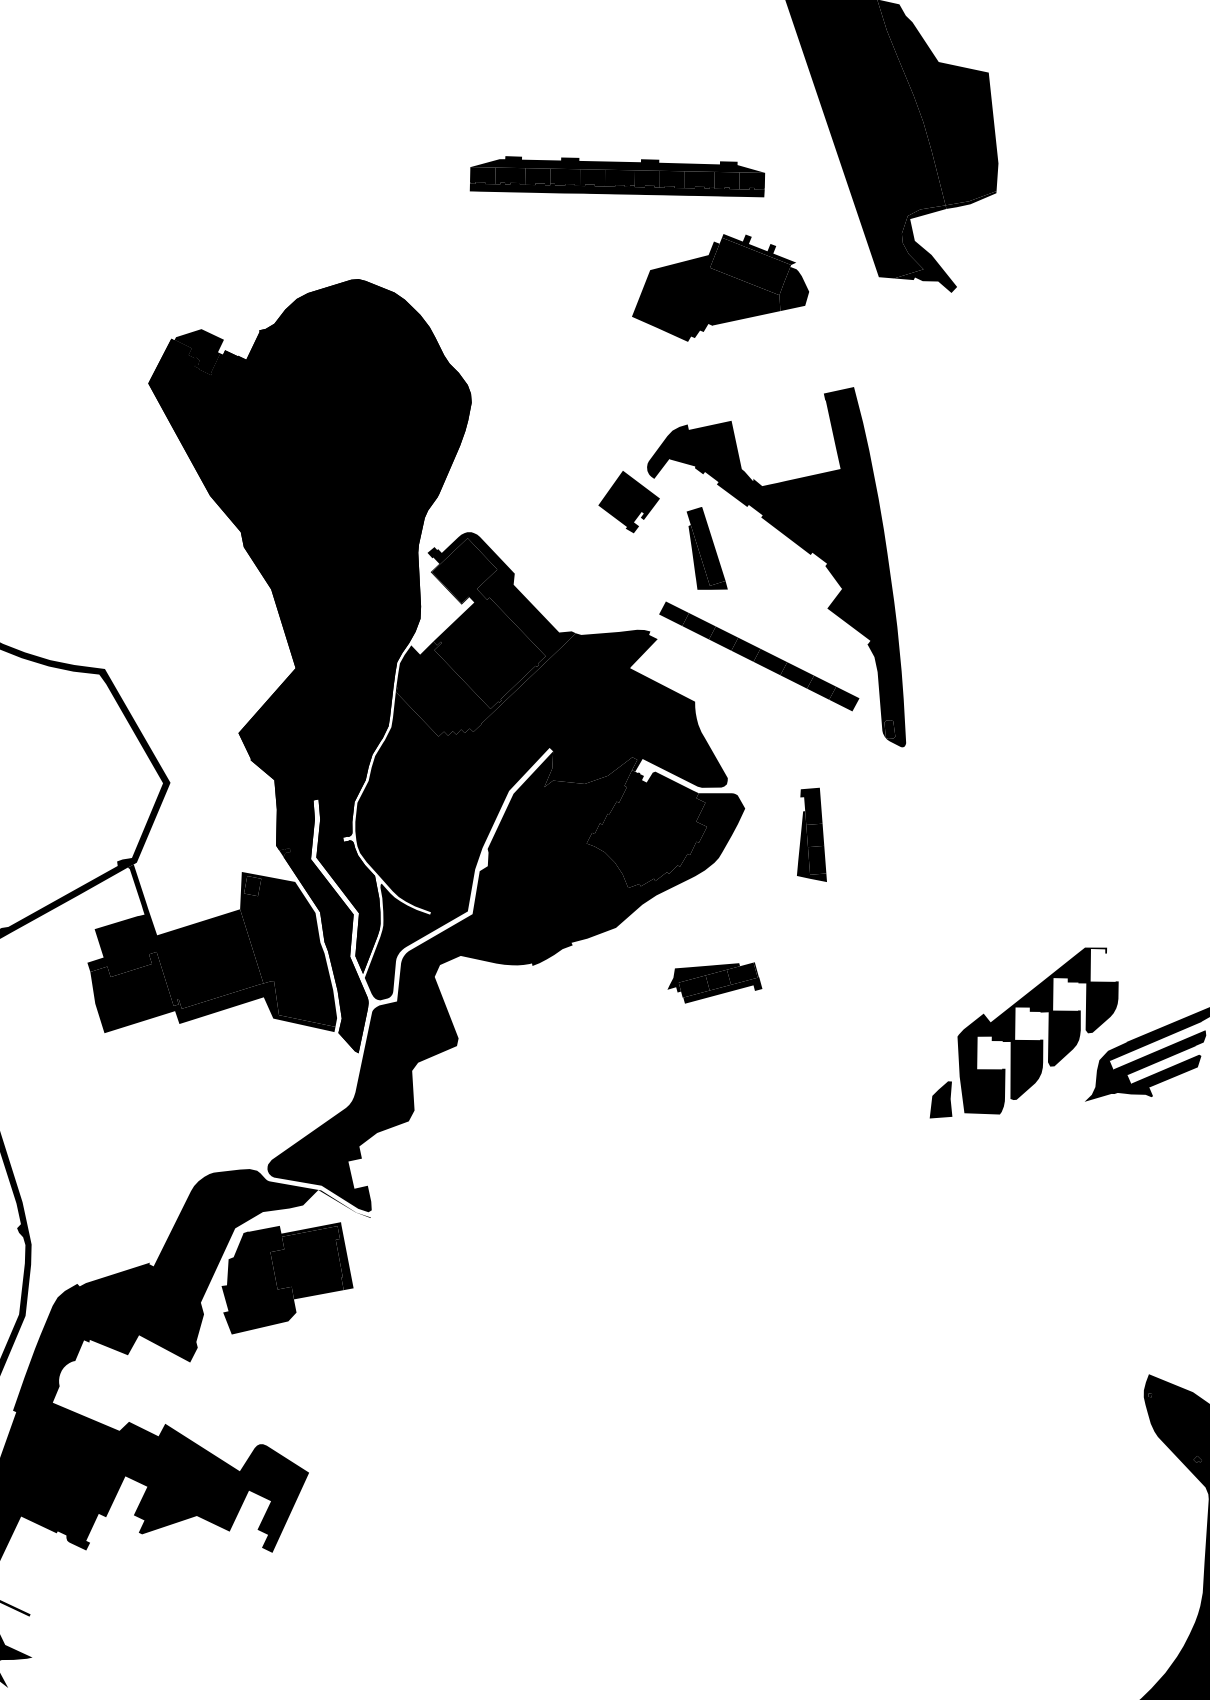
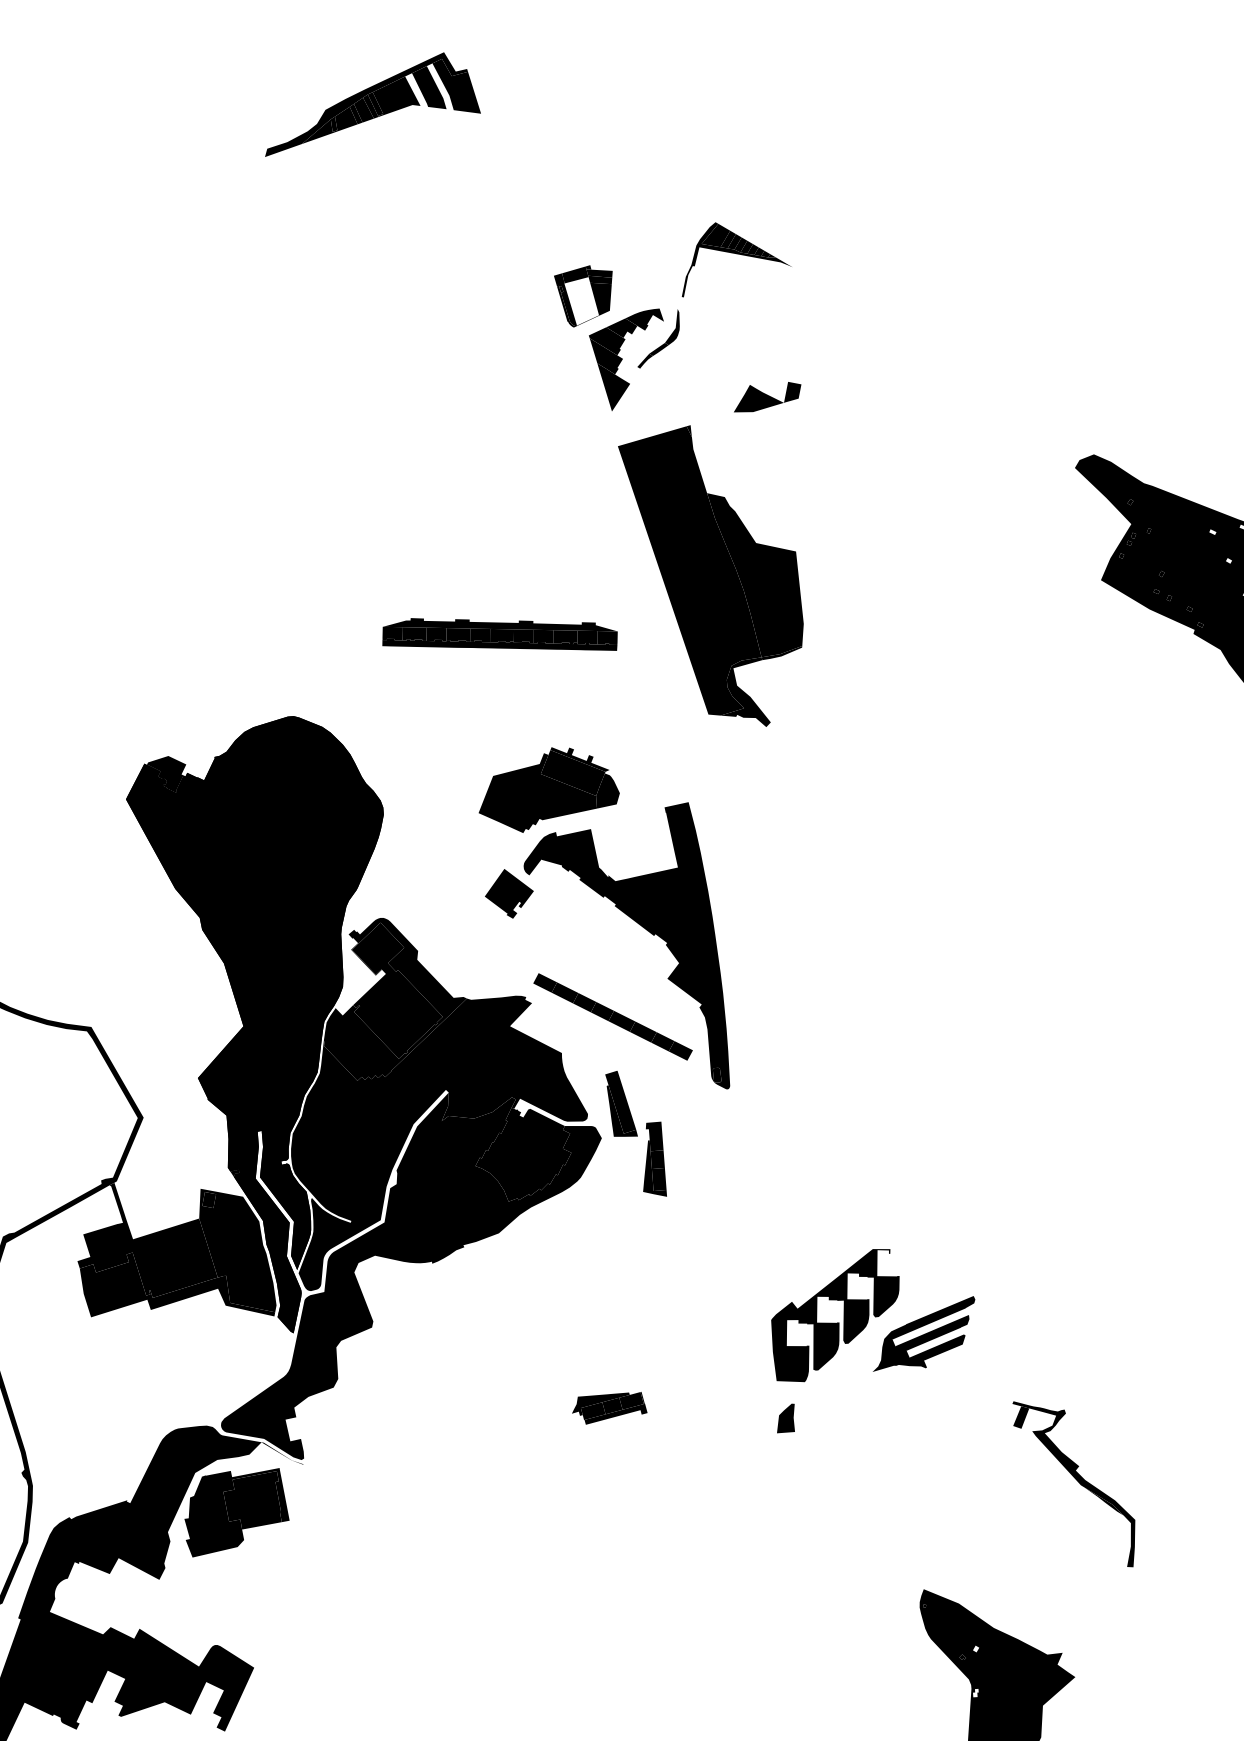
part: (719, 287) -> (548, 789), moved
part: (707, 548) -> (621, 1103), moved
part: (714, 983) -> (609, 1408), moved
part: (940, 1099) -> (785, 1418), moved

